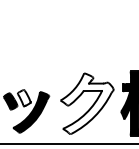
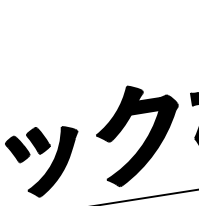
fill: (23, 97) -> (36, 139), added
fill: (86, 103) -> (138, 133), added

